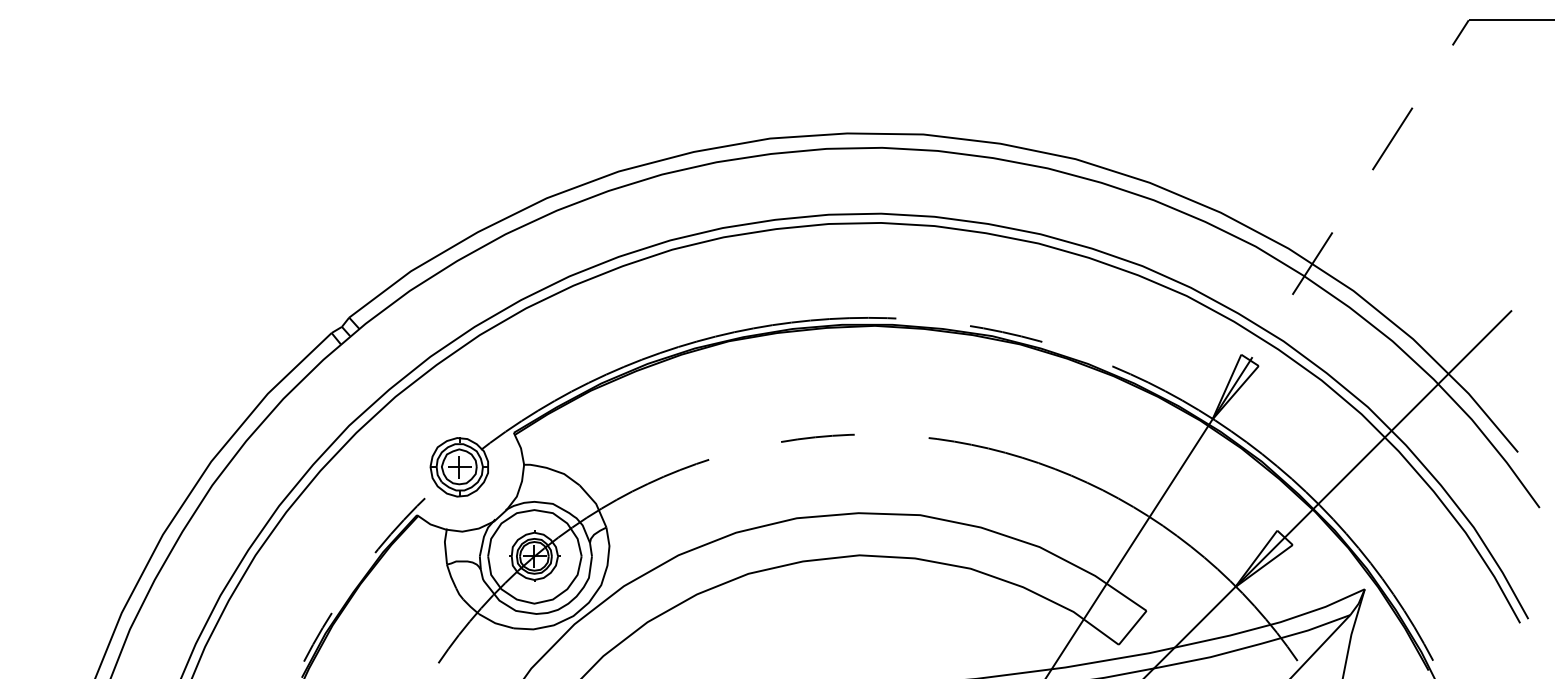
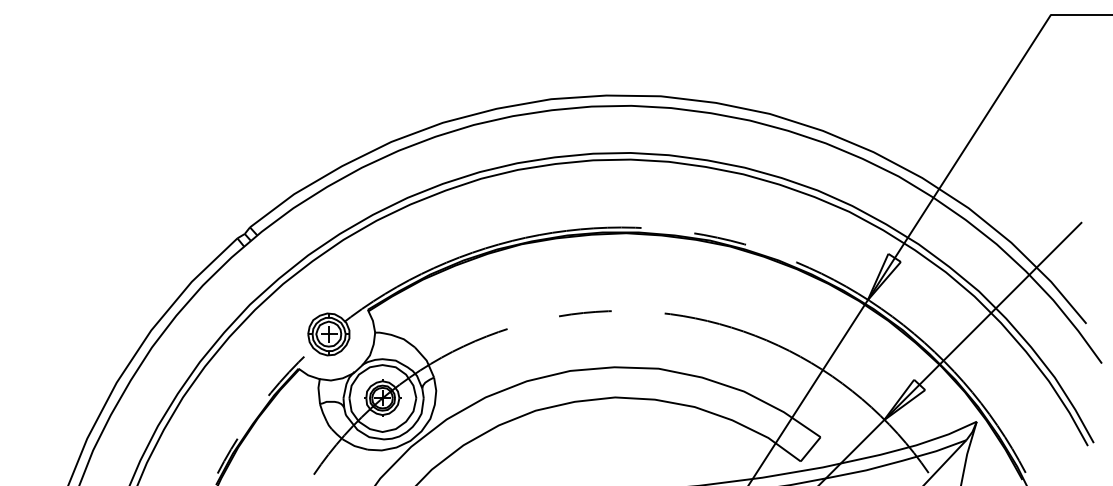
line: (1340, 219) -> (959, 157), dashed -> solid

